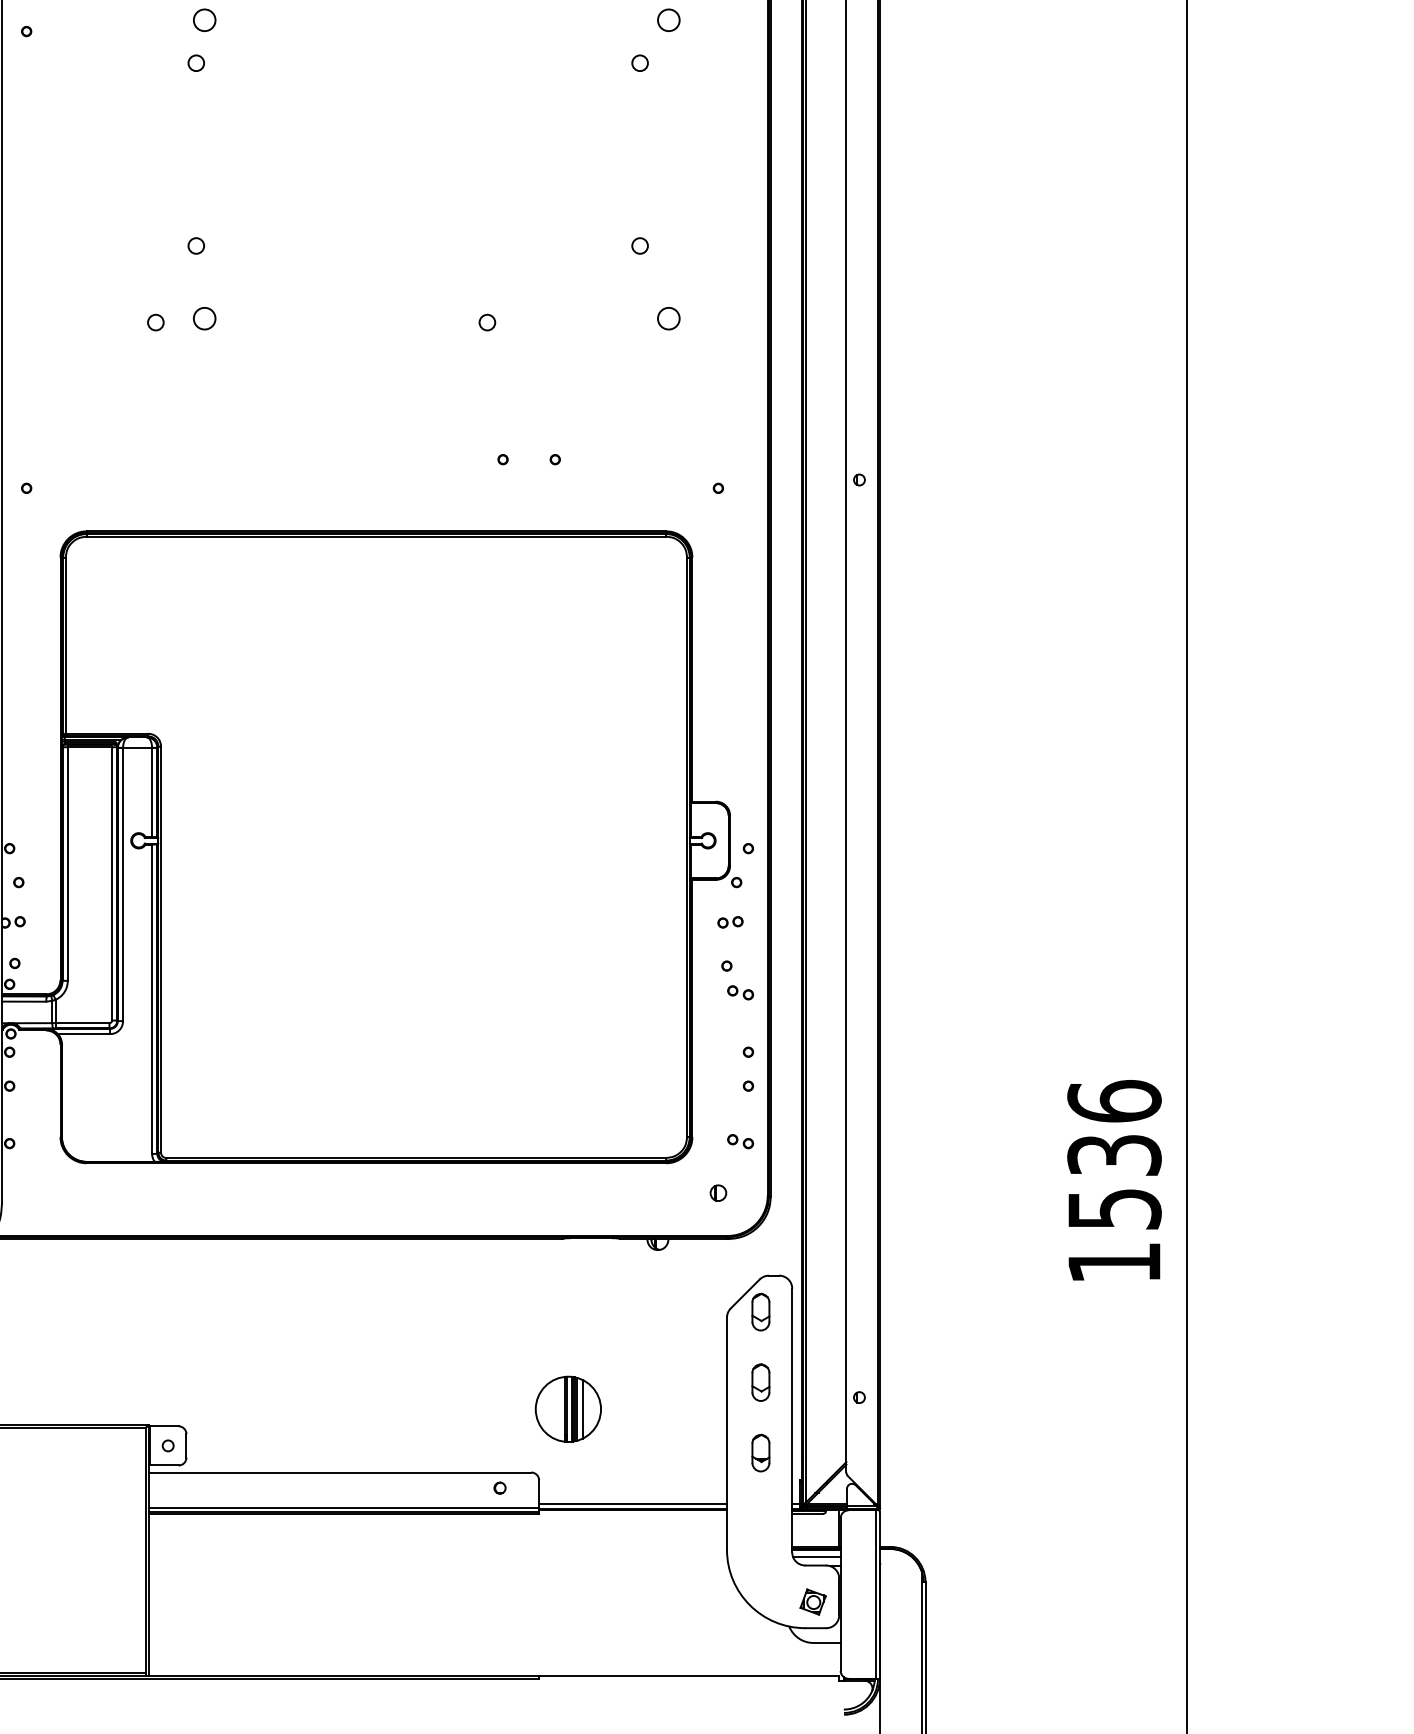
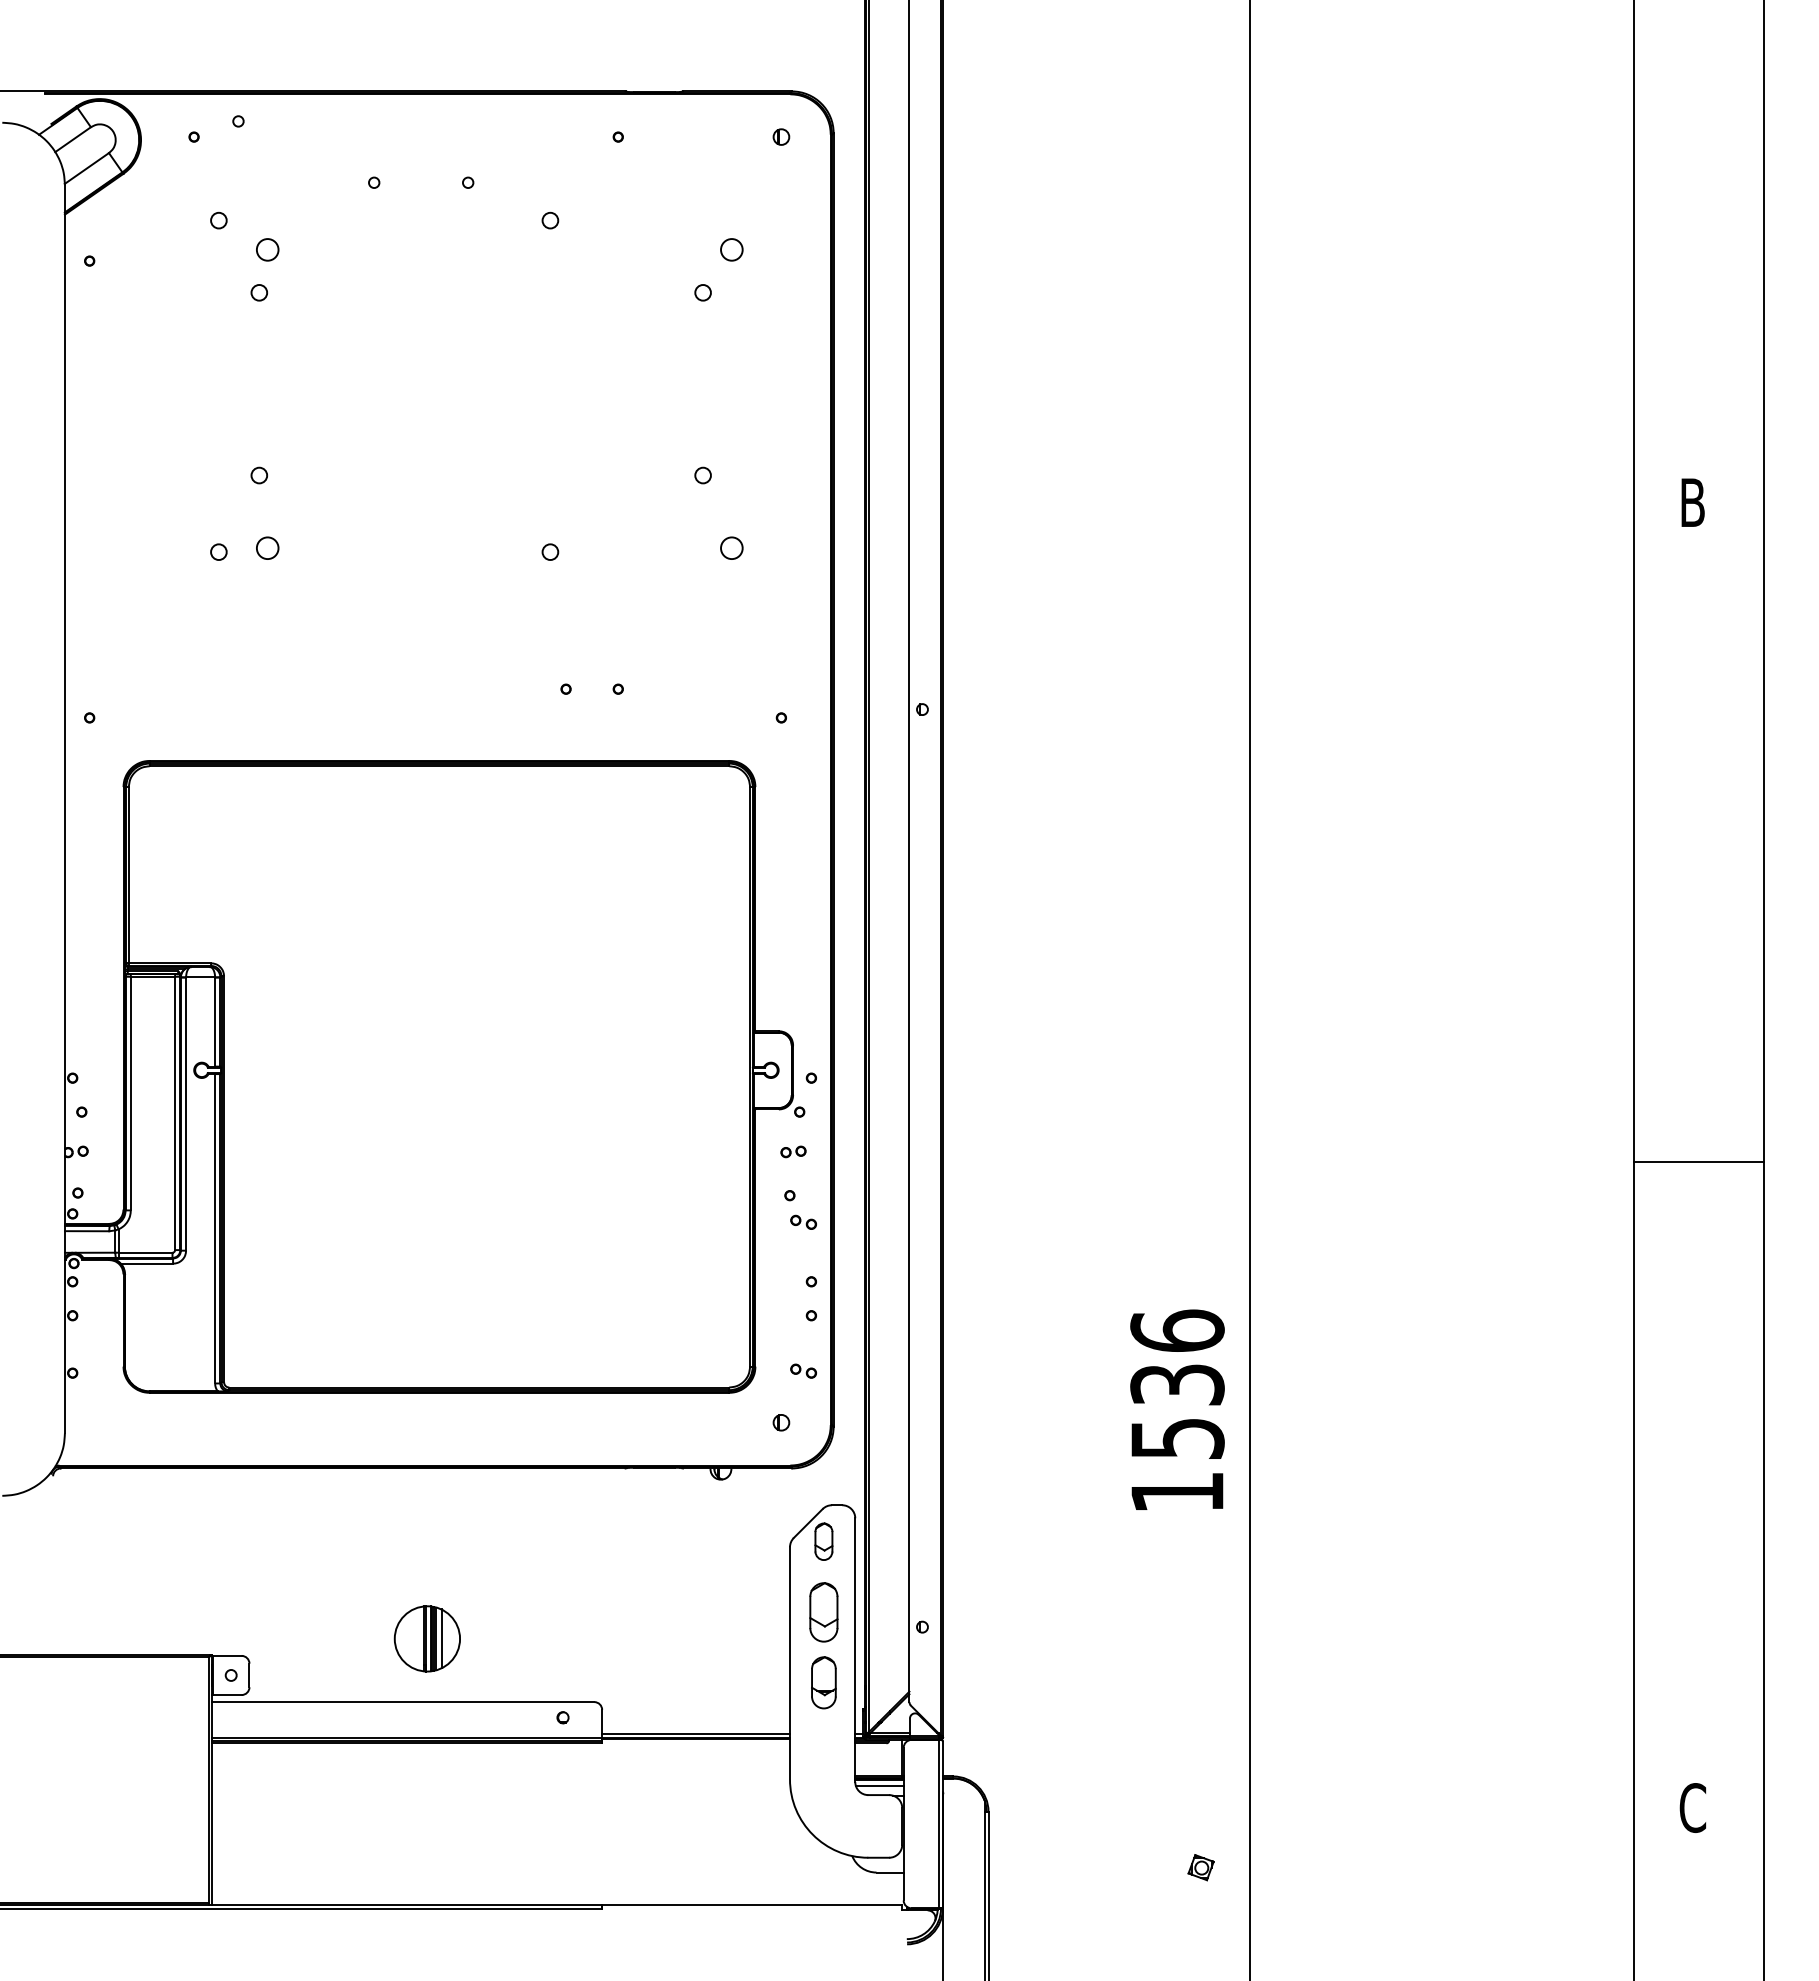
part: (760, 1381) -> (823, 1611), size x1.6
part: (567, 1408) -> (426, 1638), moved
part: (760, 1452) -> (823, 1682), size x1.4
part: (812, 1601) -> (1200, 1867), moved

